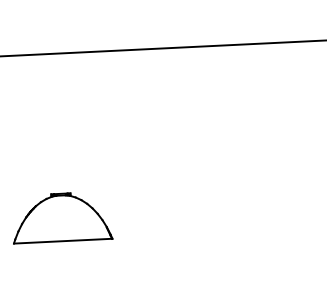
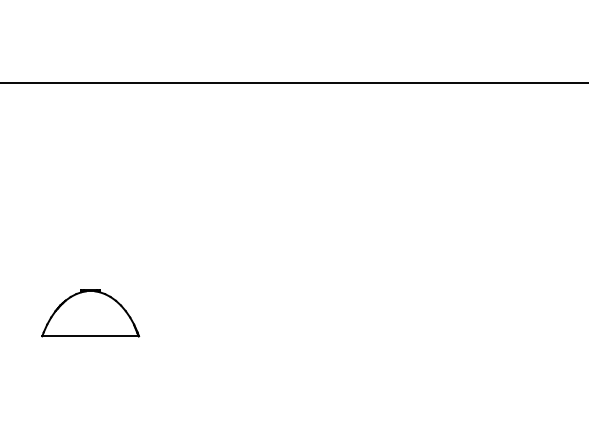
part: (61, 217) -> (90, 313), size x0.7

